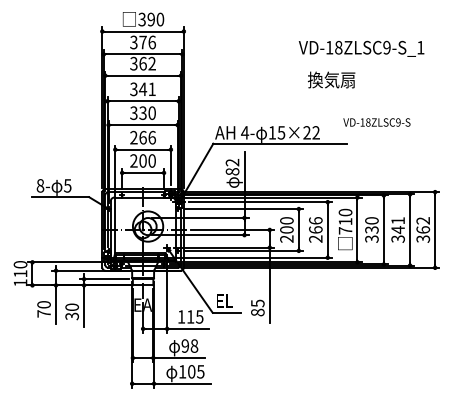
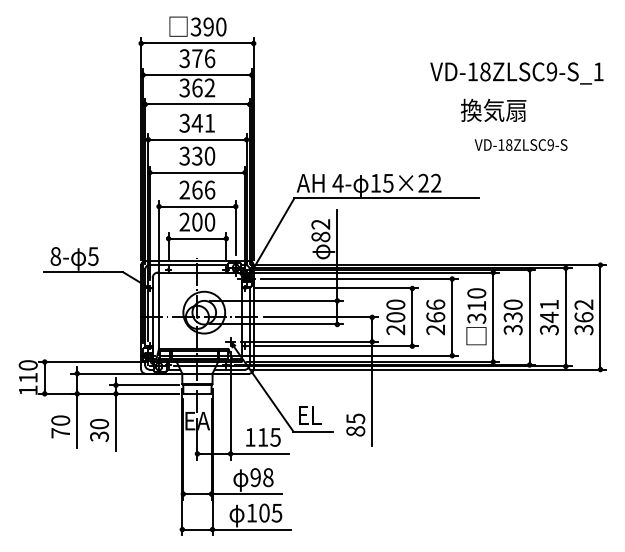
text: (361, 48) -> (516, 73), moved
text: (331, 79) -> (493, 109), moved
text: (376, 122) -> (520, 144), moved
text: (345, 230) -> (476, 318), 710 -> 310

